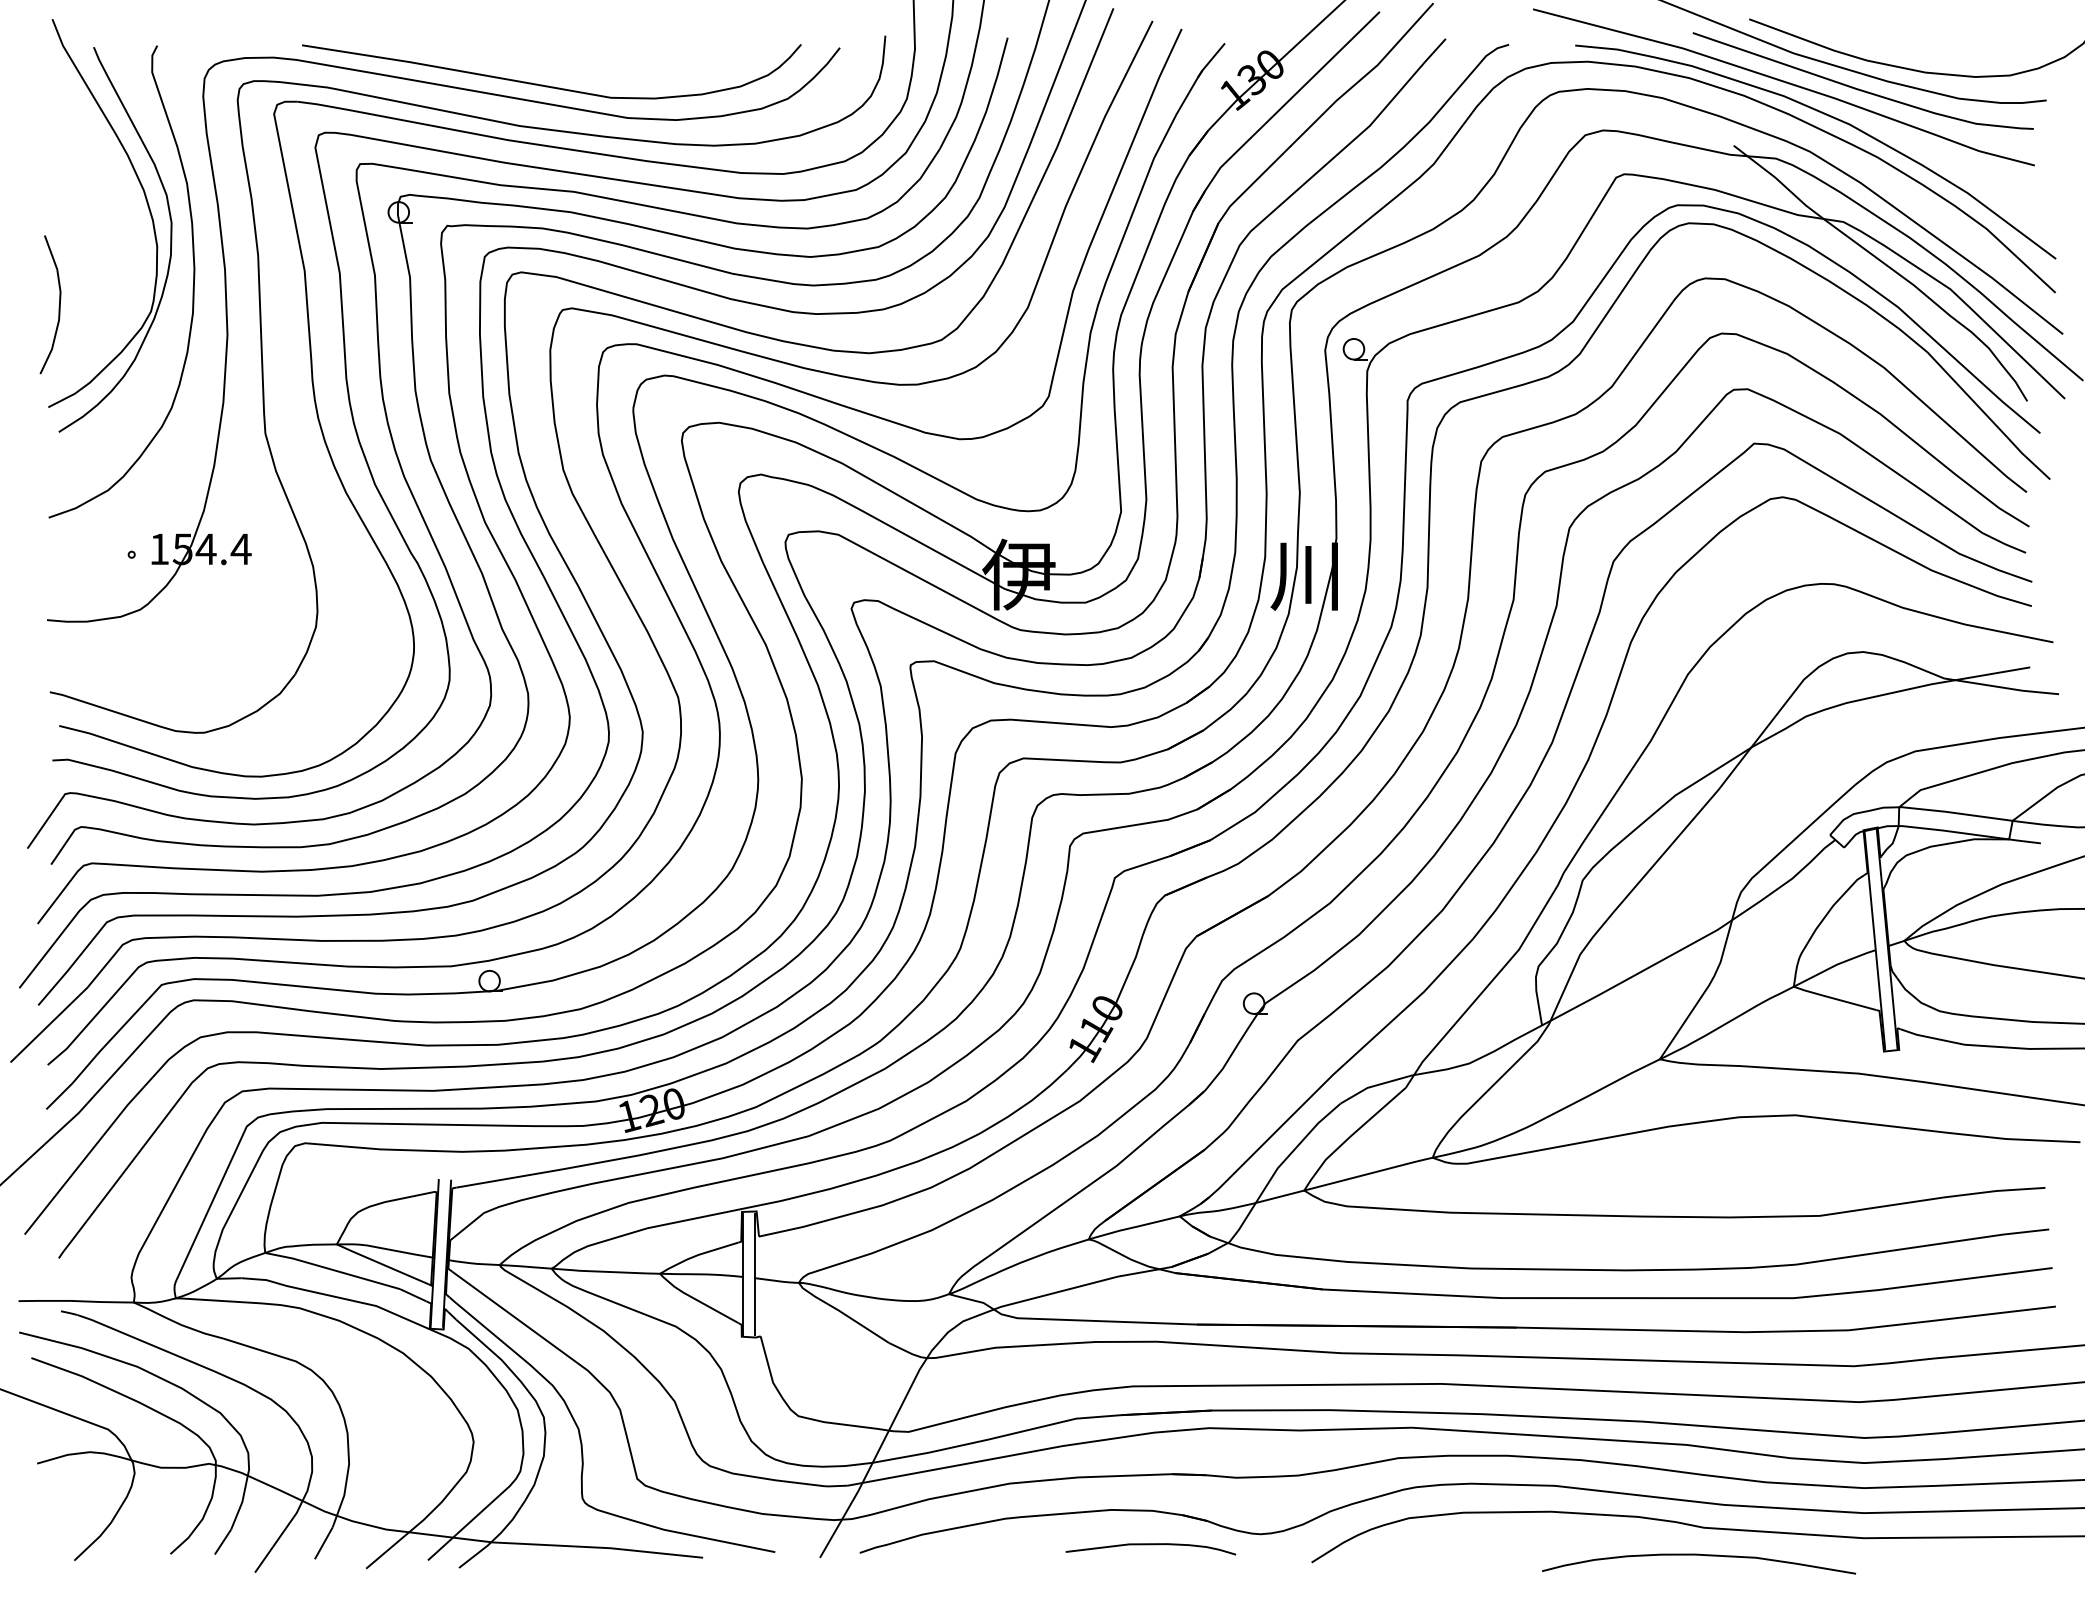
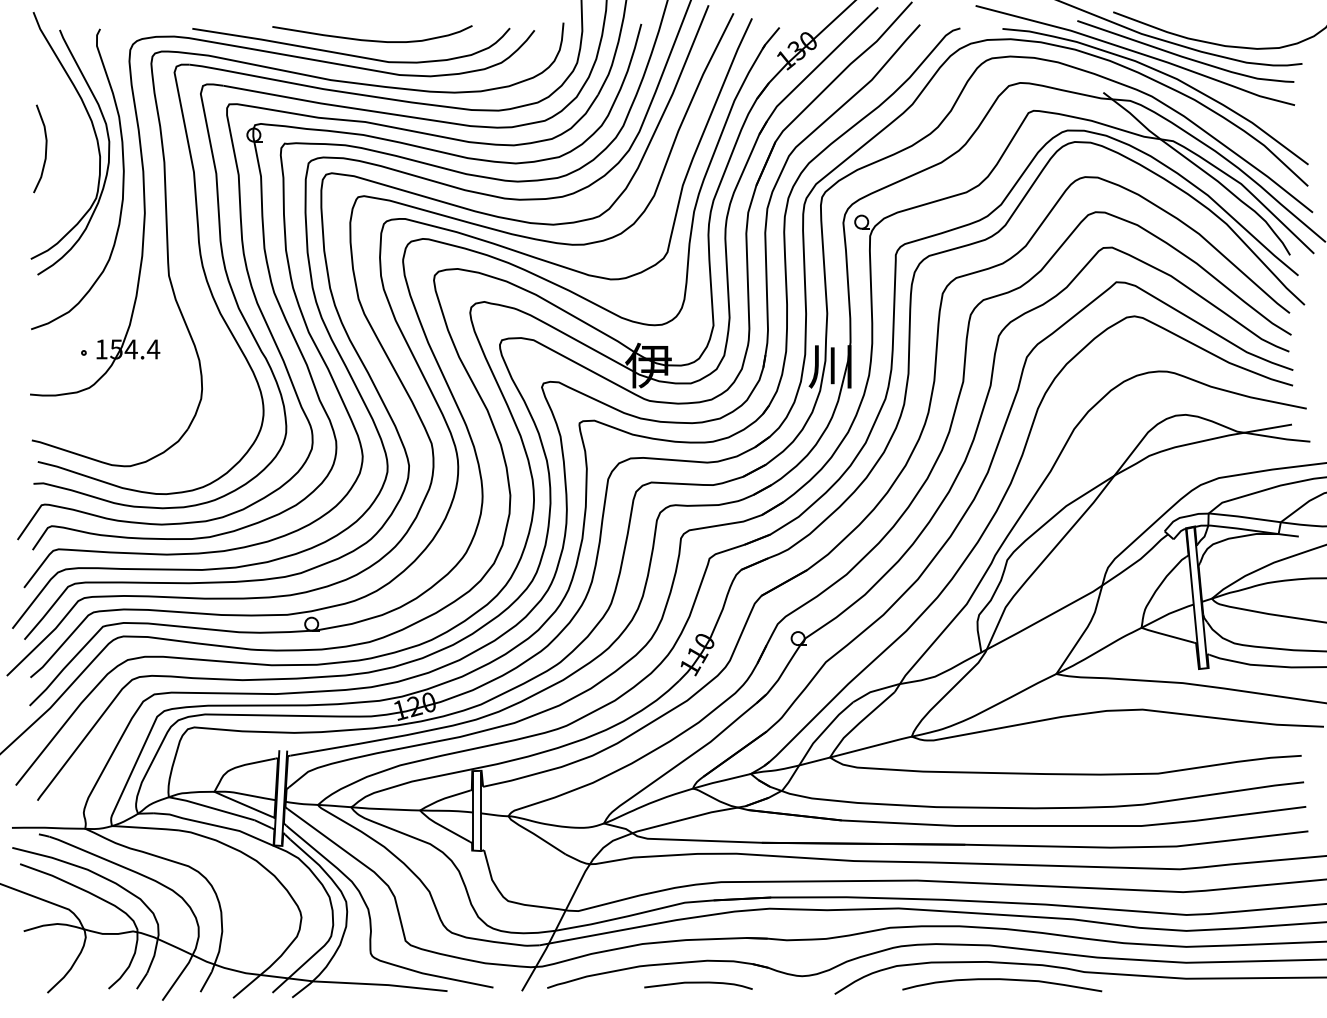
curve: (580, 62) -> (369, 39), added
curve: (58, 304) -> (45, 148), moved
curve: (1150, 1545) -> (698, 983), moved
curve: (1699, 1556) -> (1002, 980), moved

